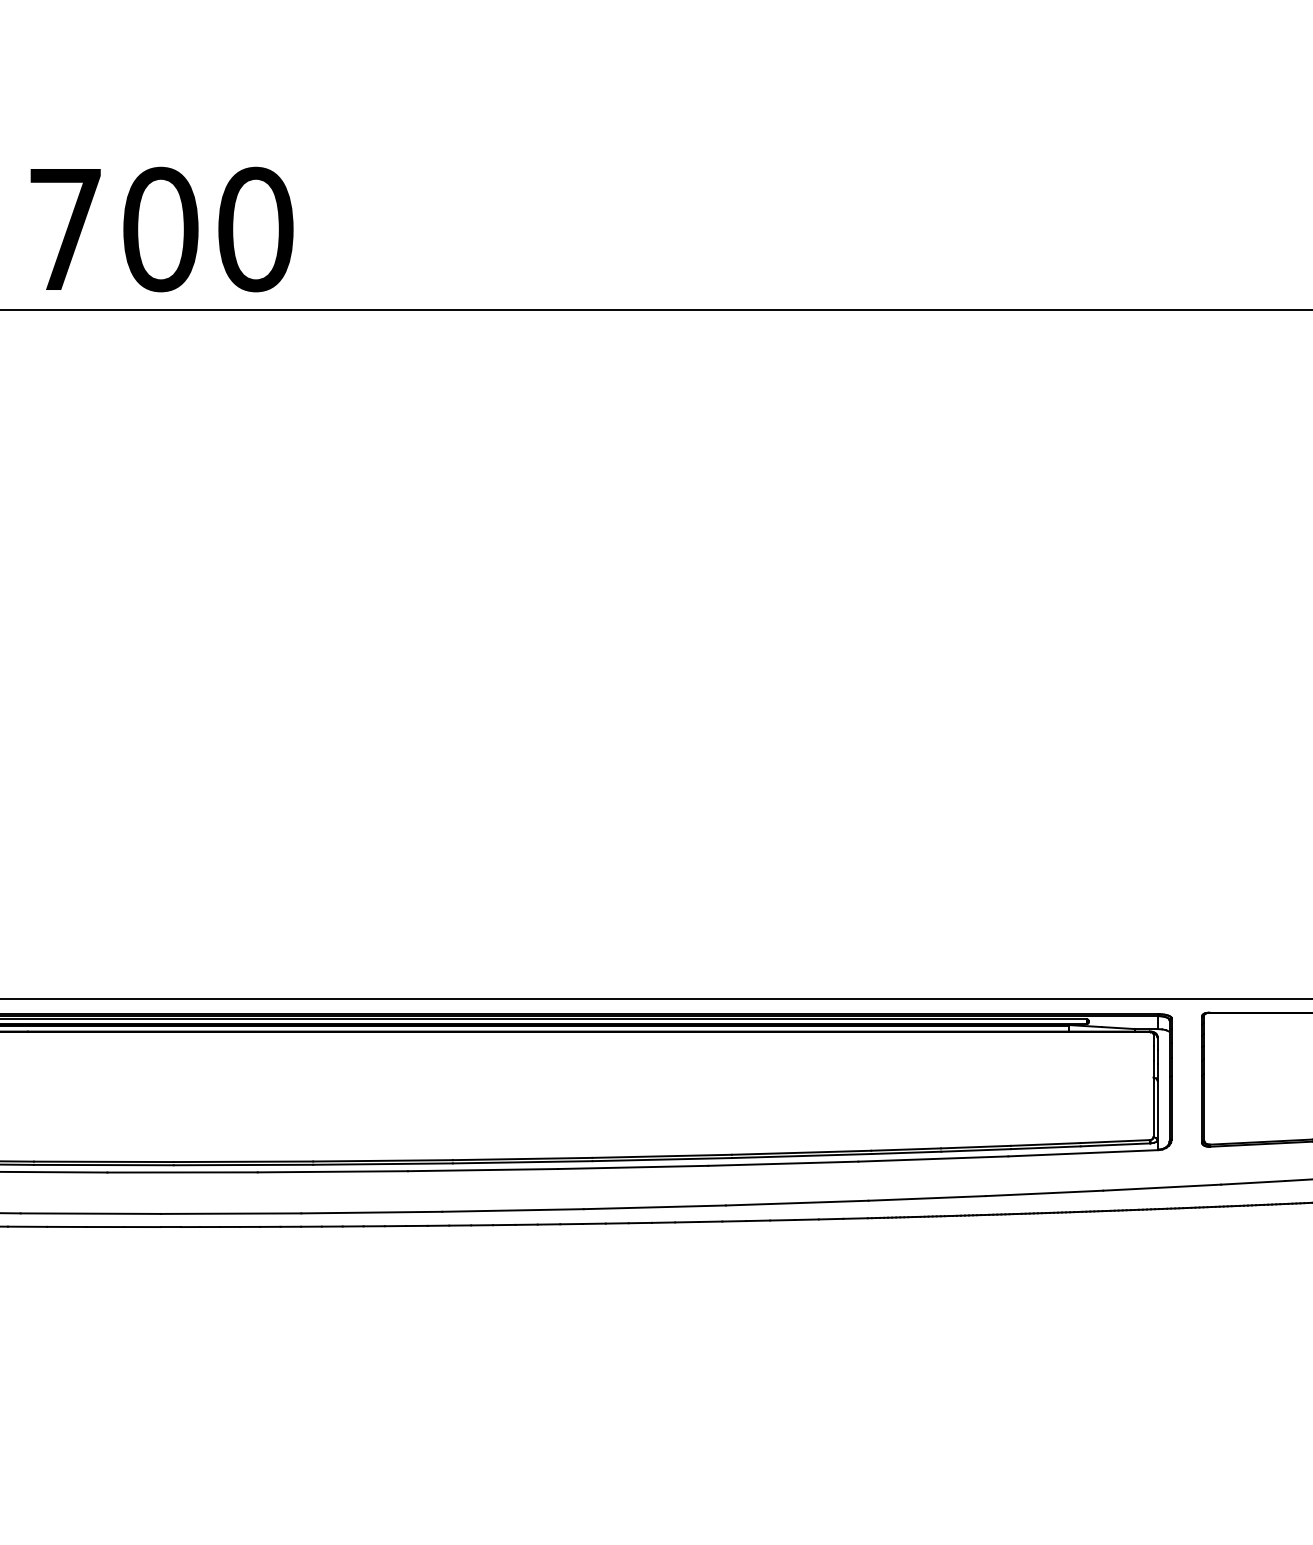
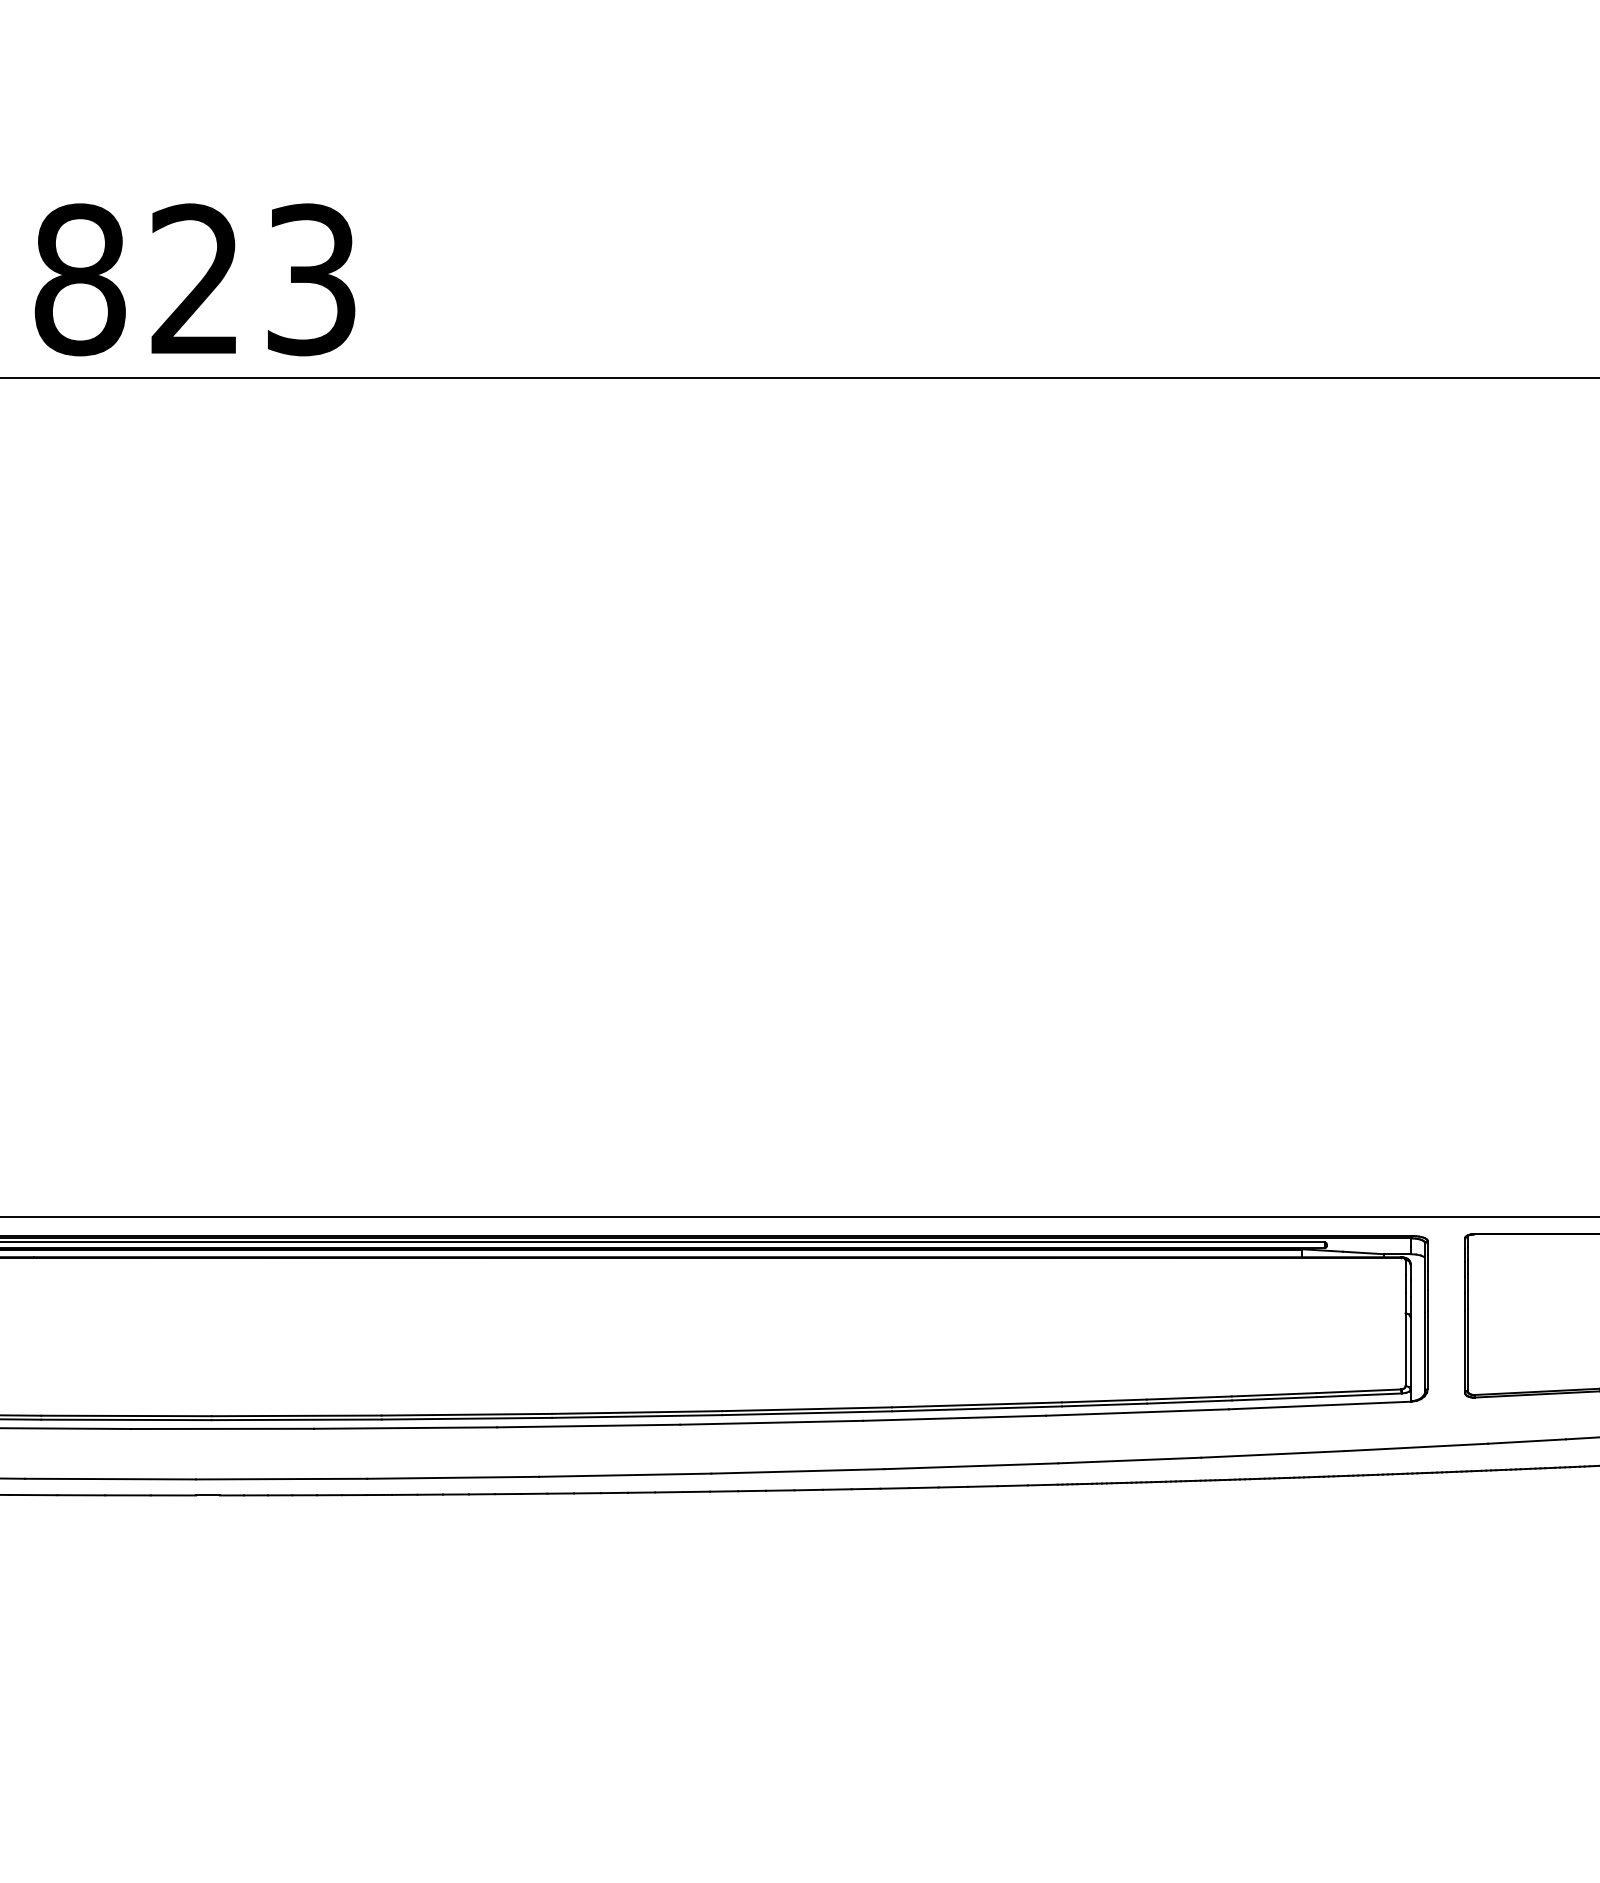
text: (160, 229) -> (195, 279), 700 -> 823

